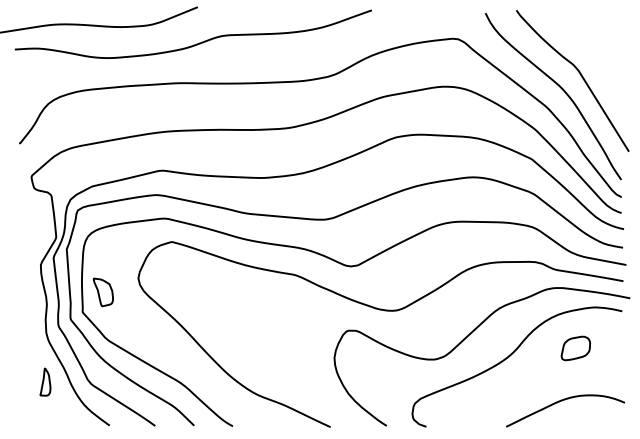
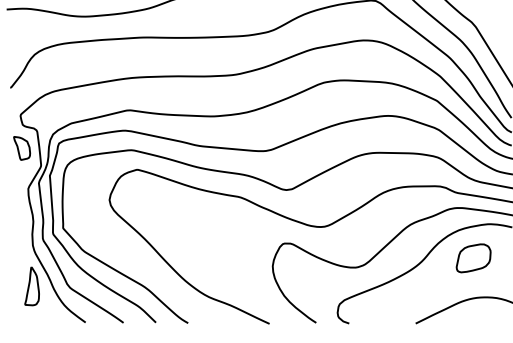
part: (102, 292) -> (21, 148), moved
part: (575, 348) -> (473, 258), size x1.43
part: (45, 381) -> (32, 285), size x1.67

